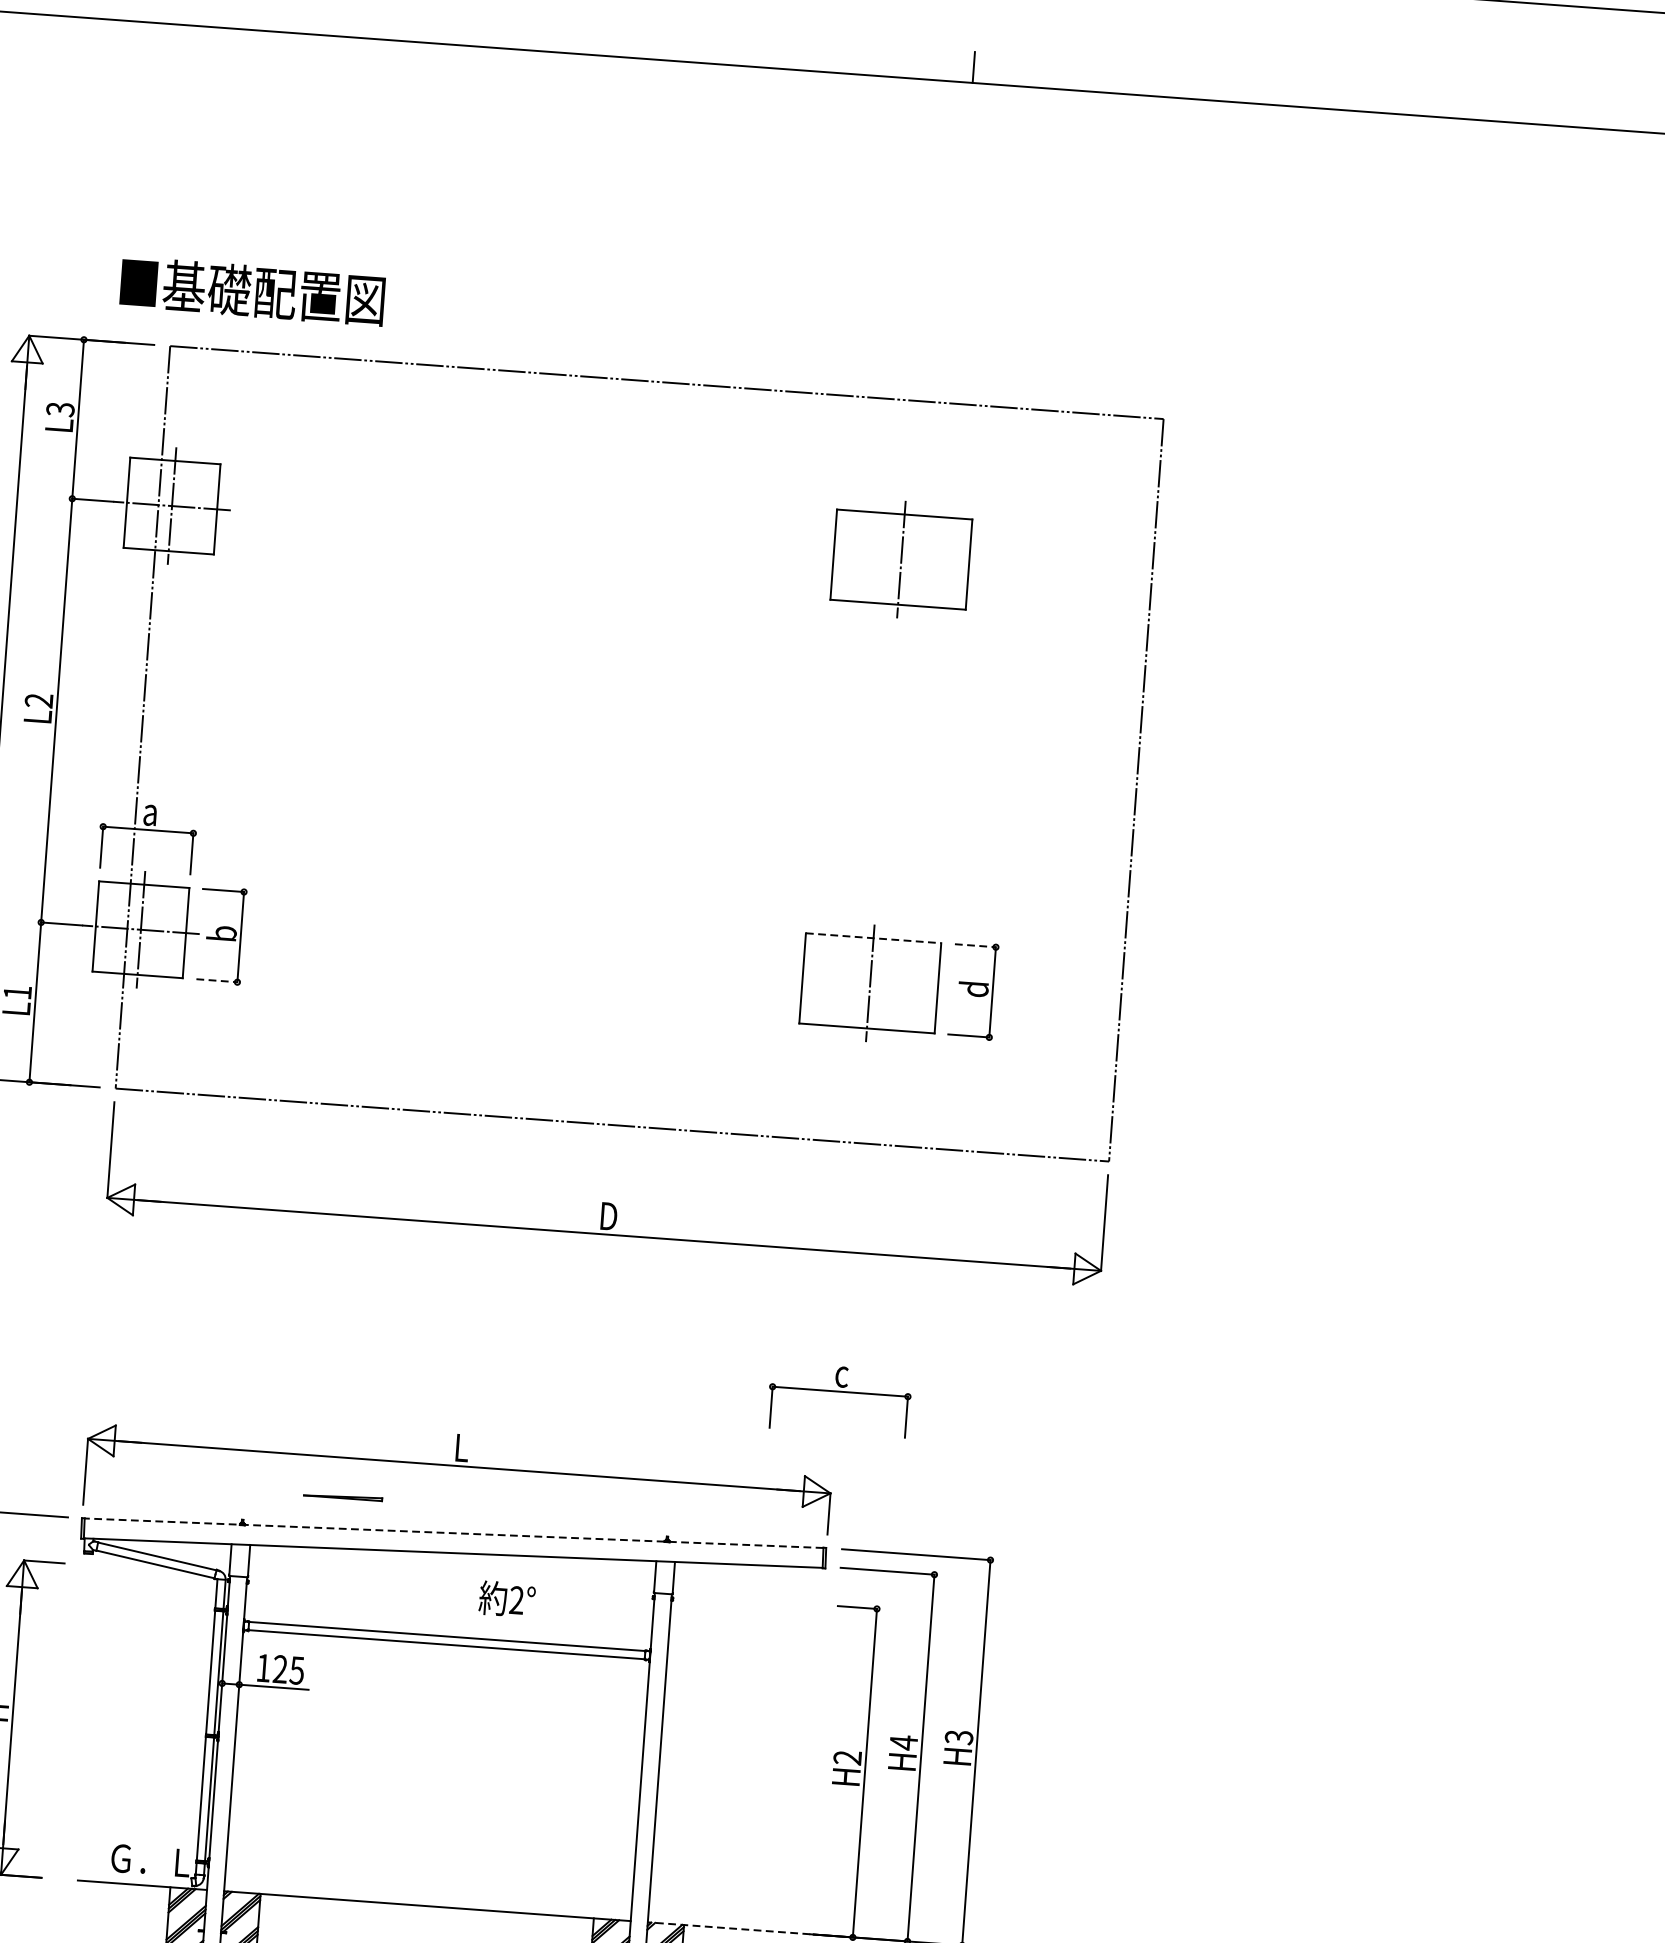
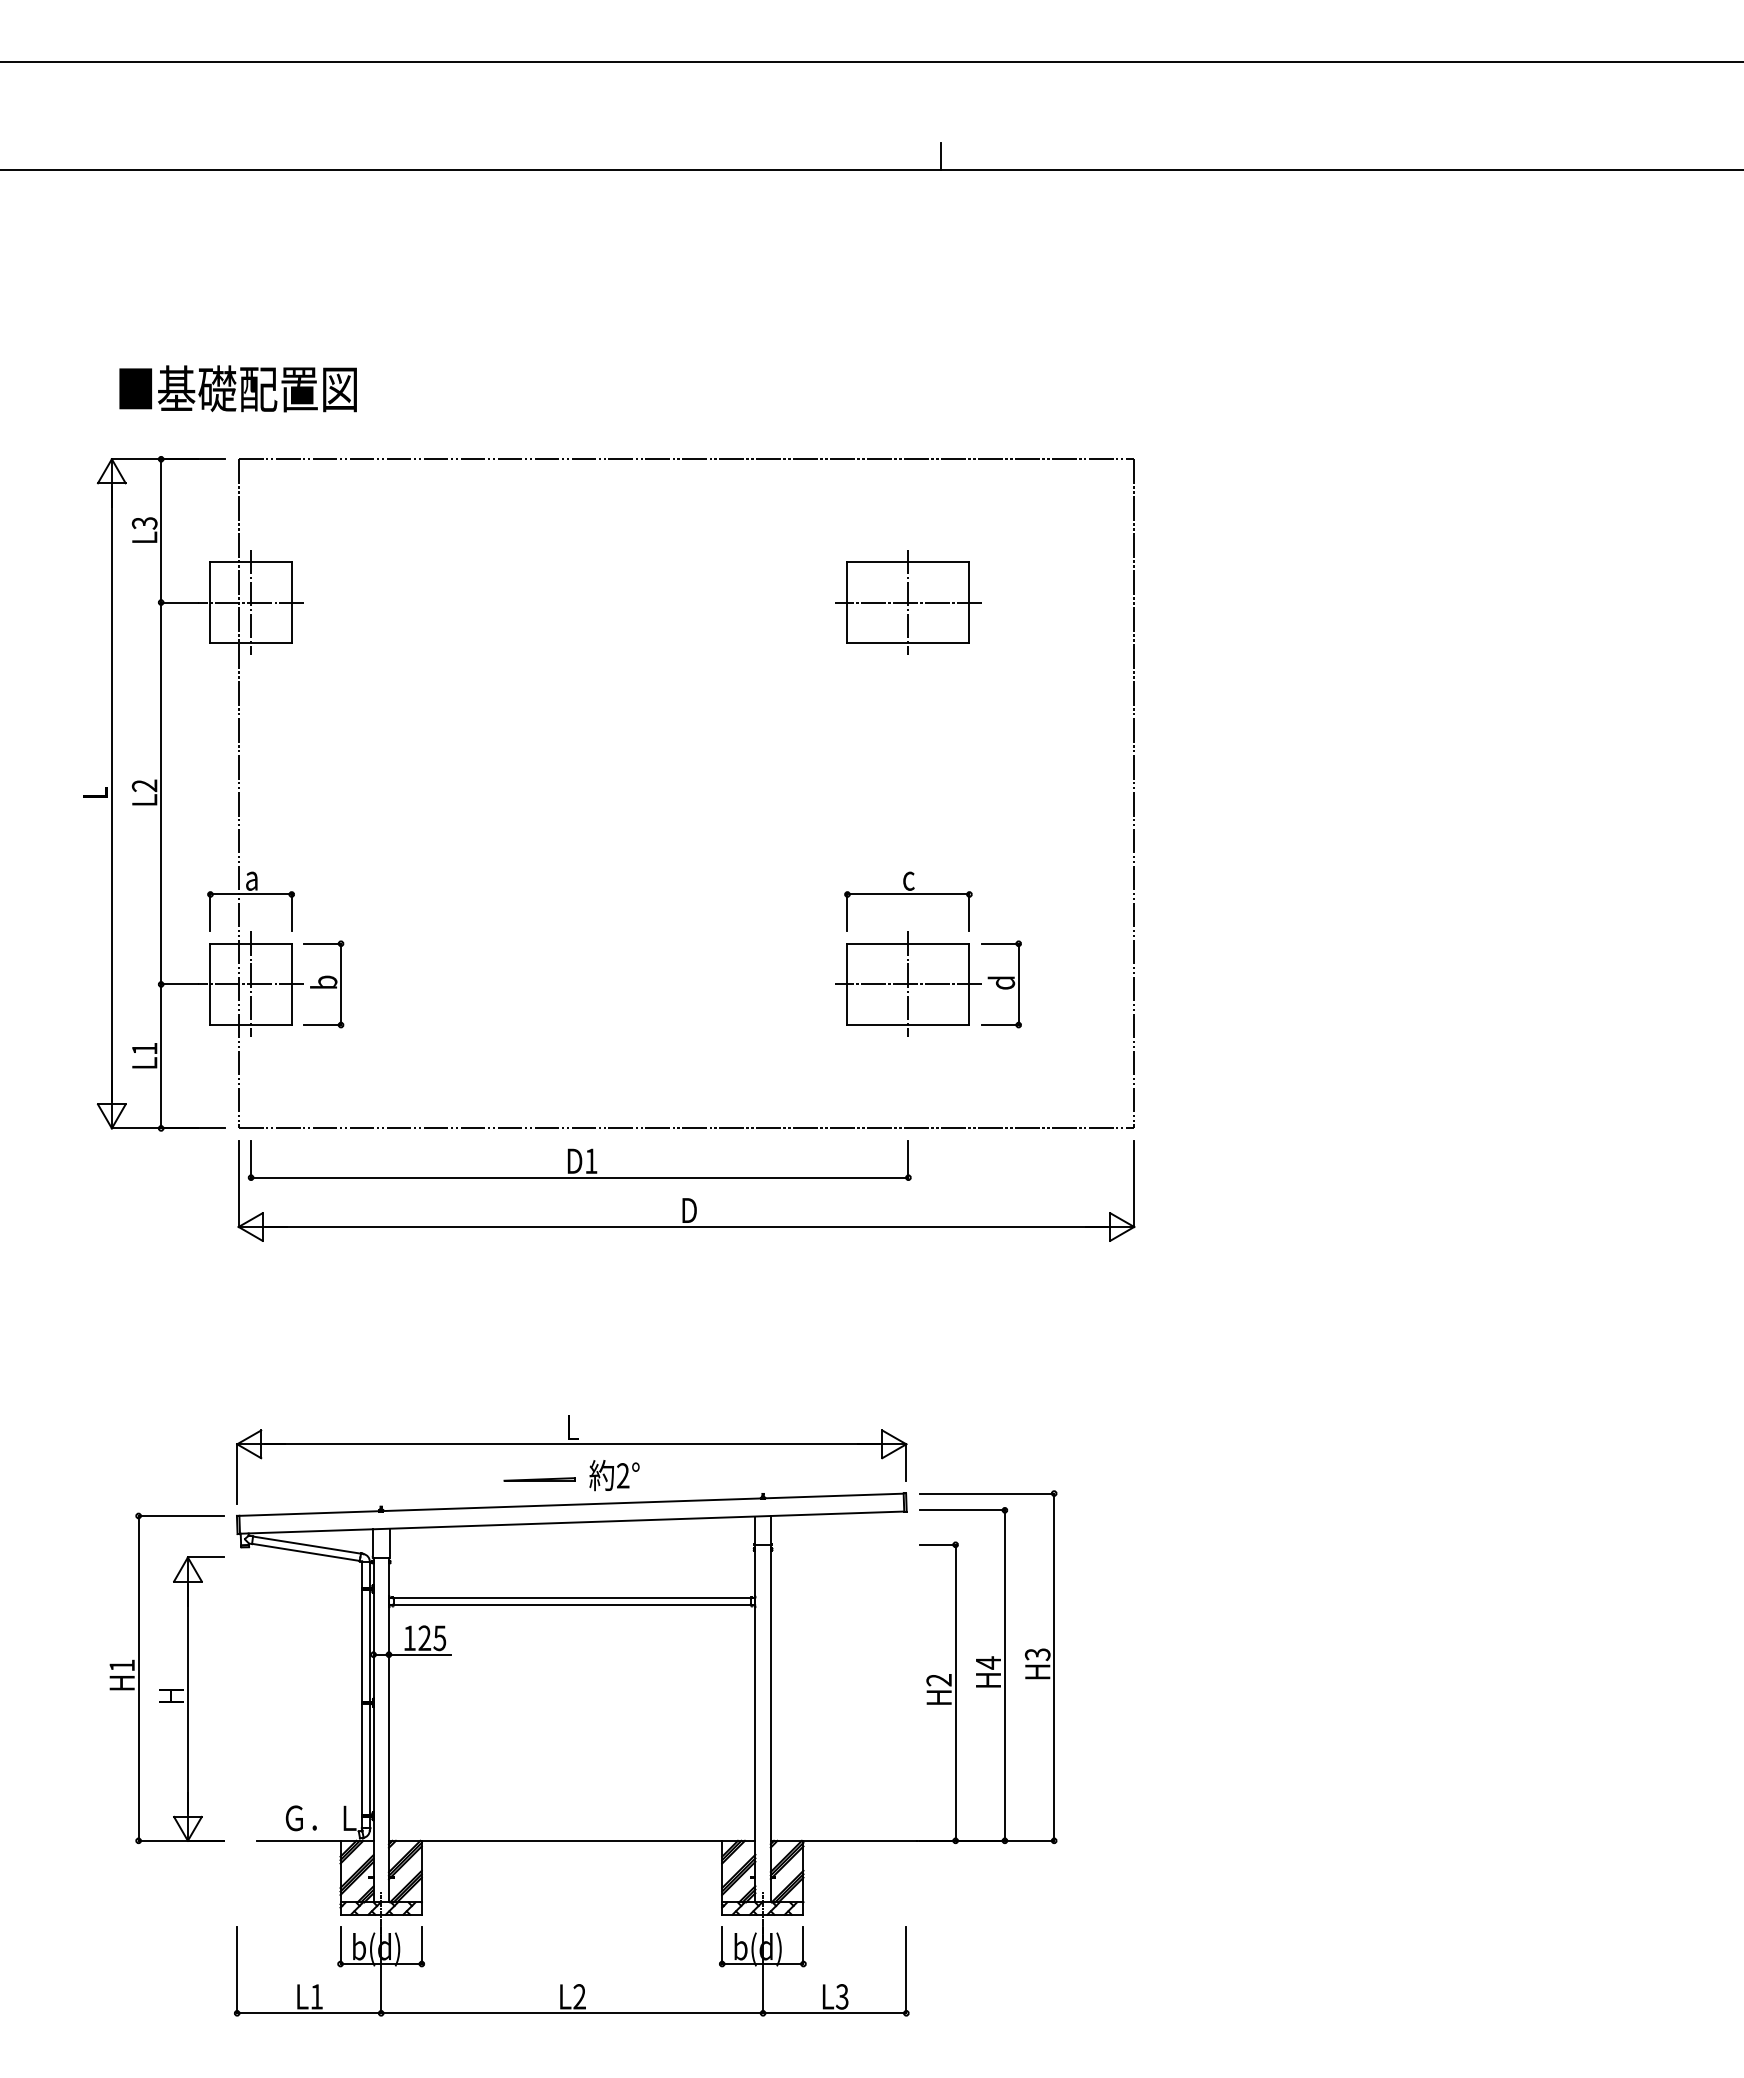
text: (251, 291) -> (237, 388), moved
line: (901, 559) -> (908, 602), added
line: (873, 937) -> (908, 943), dashed -> solid
line: (975, 945) -> (1000, 943), dashed -> solid
line: (216, 981) -> (322, 1025), dashed -> solid
line: (870, 983) -> (908, 984), added
part: (490, 1151) -> (579, 1160), added
part: (840, 1391) -> (908, 894), moved
line: (342, 1496) -> (539, 1479), moved
line: (454, 1532) -> (571, 1504), dashed -> solid
text: (507, 1599) -> (614, 1475), moved
line: (728, 1927) -> (843, 1840), dashed -> solid

